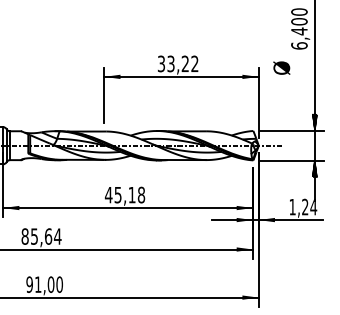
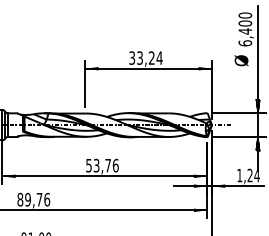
text: (194, 63) -> (159, 57), 33,22 -> 33,24
text: (281, 67) -> (241, 60), moved
text: (124, 194) -> (101, 165), 45,18 -> 53,76
text: (45, 236) -> (37, 199), 85,64 -> 89,76

